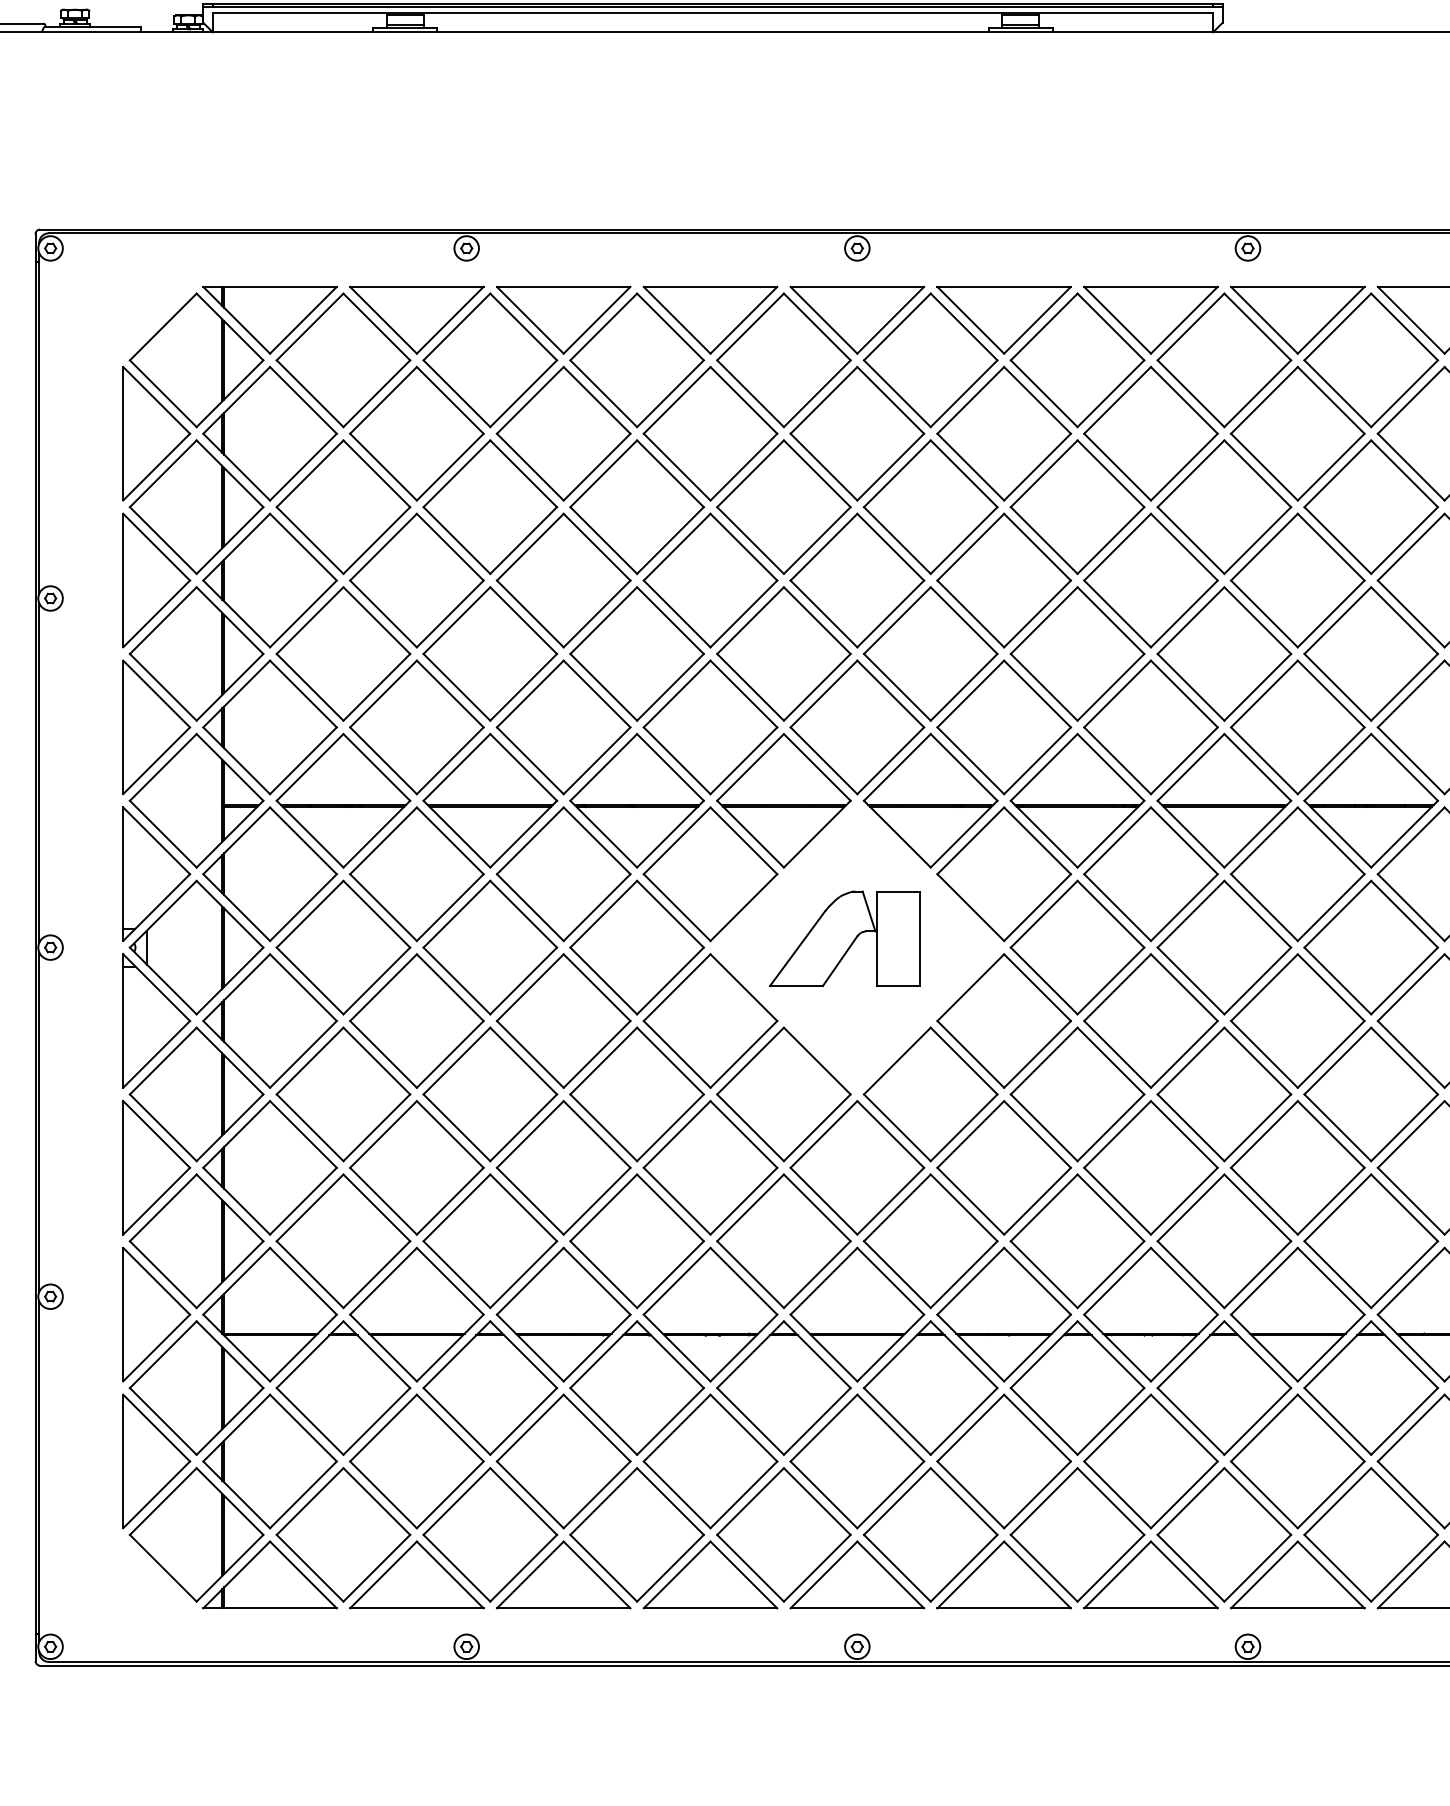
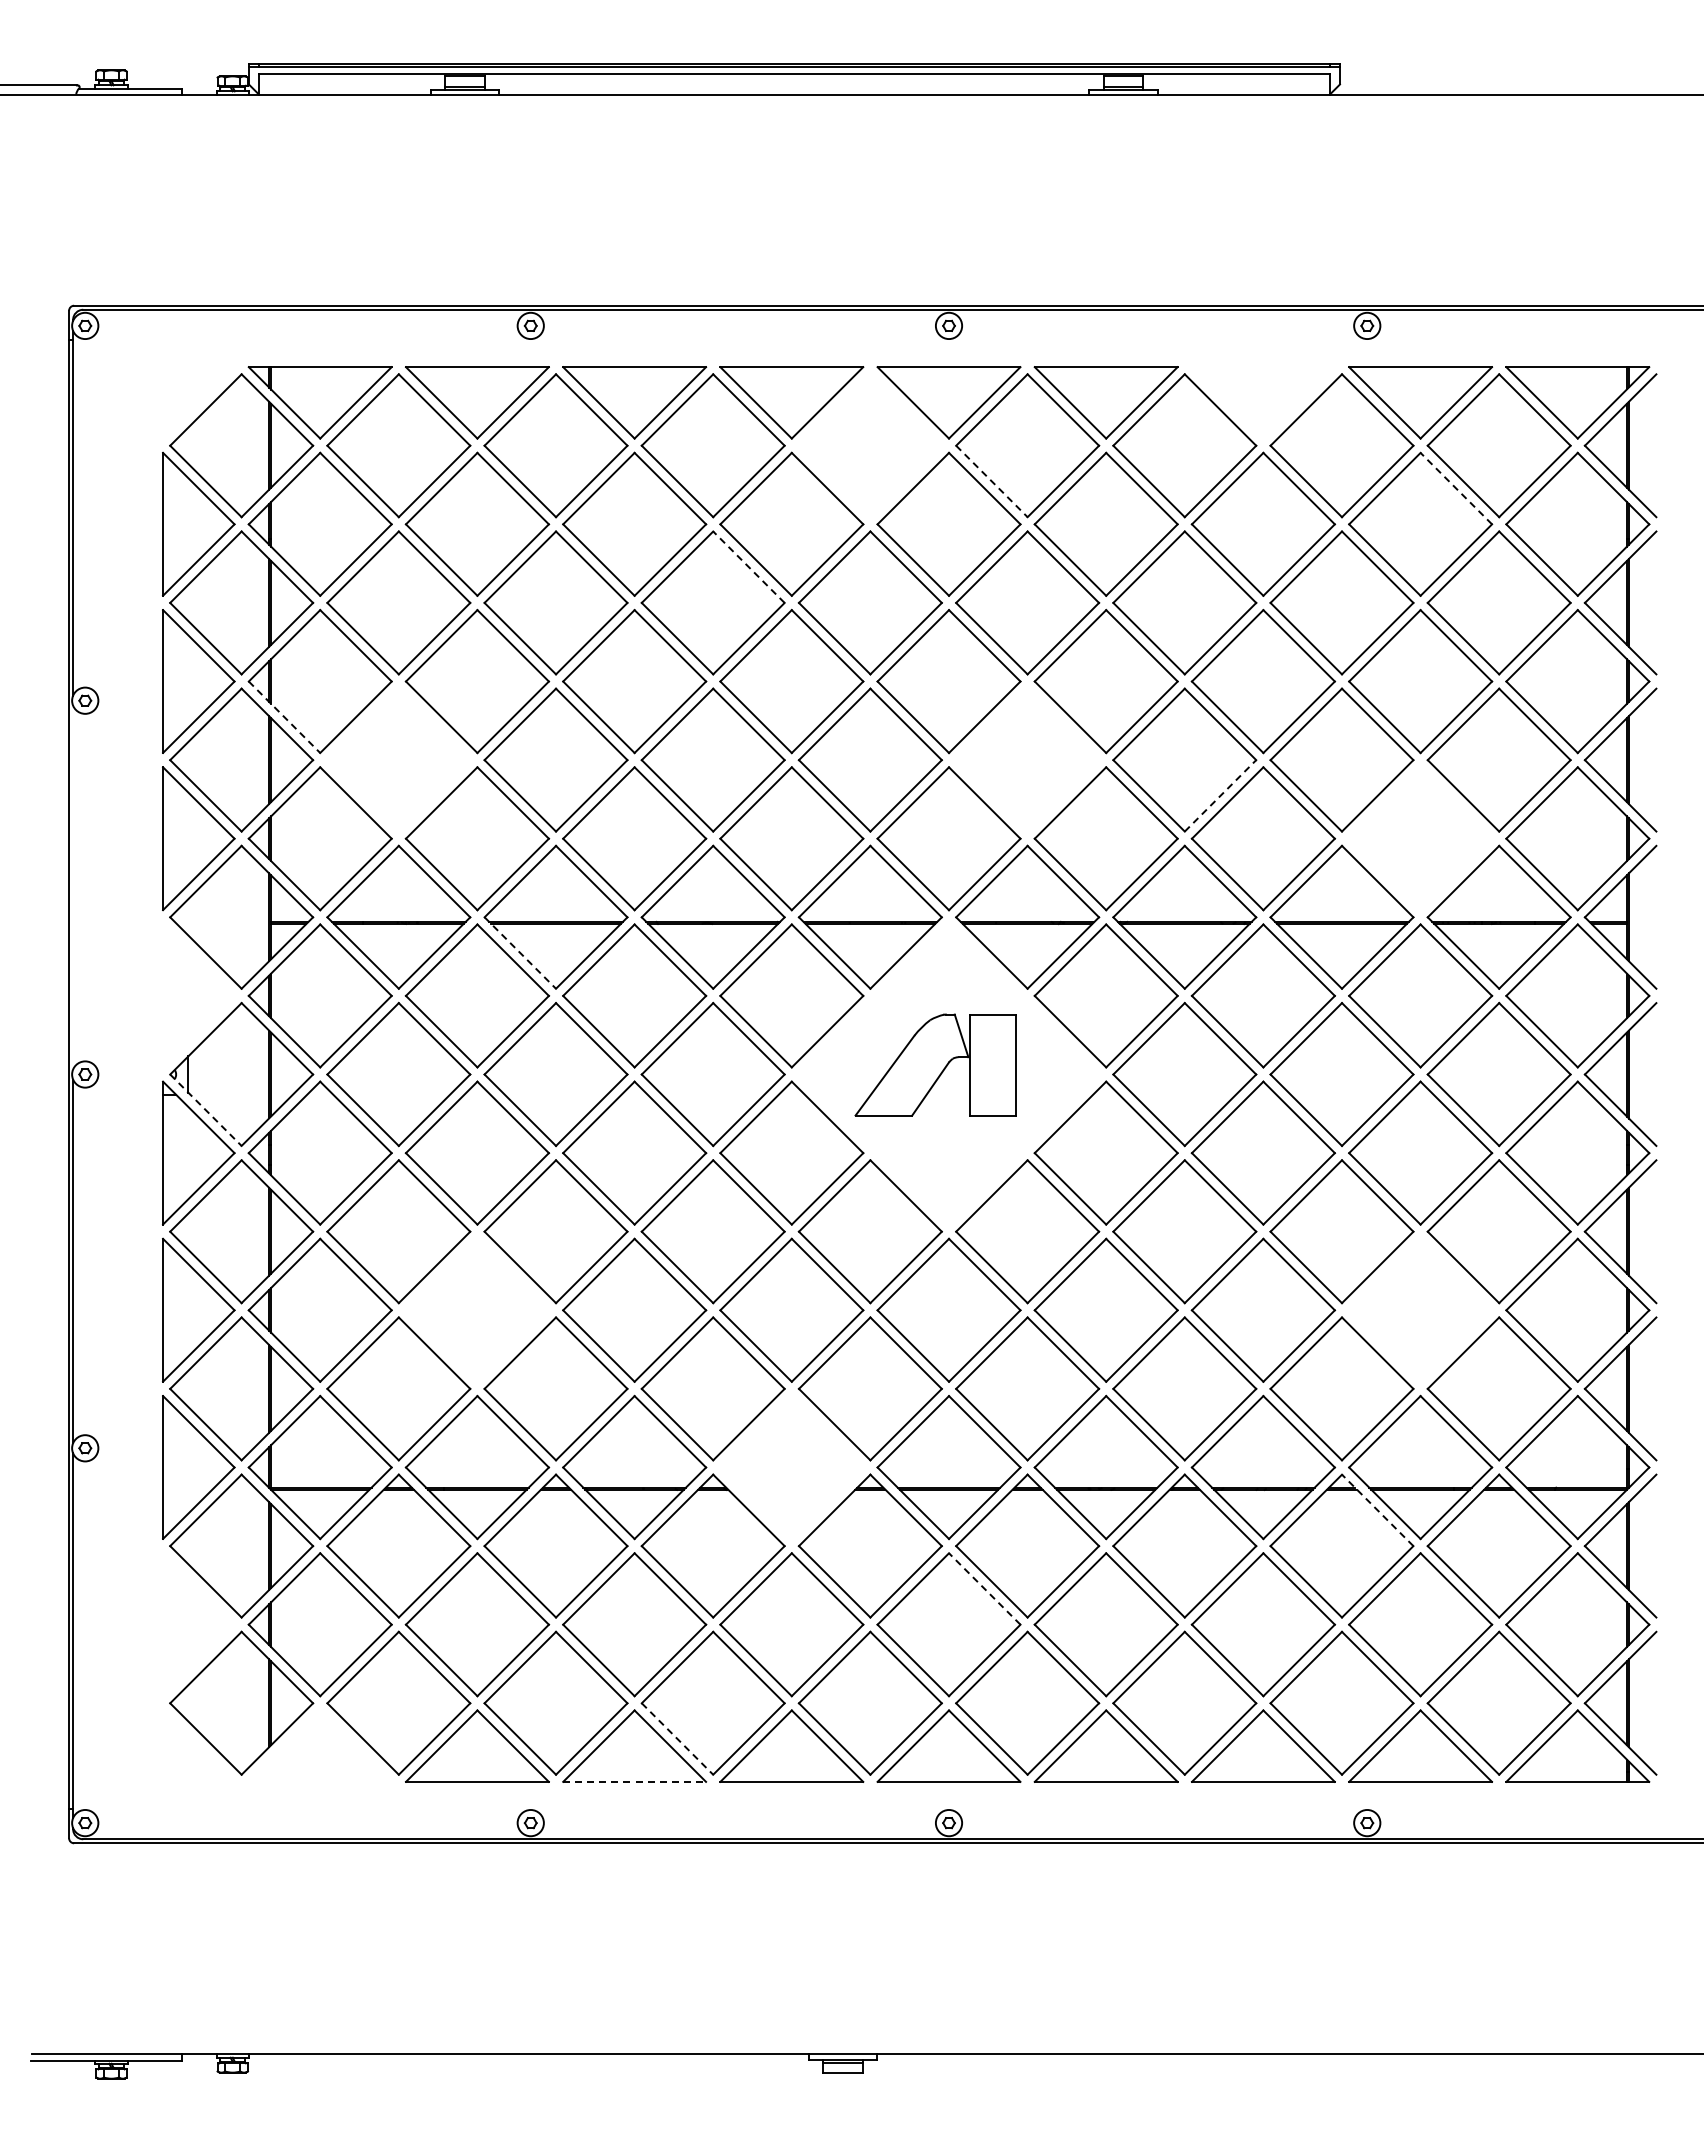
part: (1151, 319) -> (1263, 402), removed
part: (783, 360) -> (869, 445), removed
line: (897, 393) -> (991, 481), solid -> dashed
line: (1331, 400) -> (1456, 488), solid -> dashed
line: (670, 474) -> (748, 567), solid -> dashed
line: (236, 614) -> (284, 717), solid -> dashed
part: (343, 653) -> (398, 759), removed
part: (930, 653) -> (1027, 759), removed
line: (1110, 687) -> (1220, 795), solid -> dashed
part: (1297, 727) -> (1420, 838), removed
line: (39, 772) -> (73, 887), removed
line: (457, 834) -> (520, 953), solid -> dashed
part: (156, 873) -> (198, 995), removed
line: (162, 981) -> (205, 1110), solid -> dashed
part: (416, 1167) -> (477, 1309), removed
part: (1297, 1167) -> (1420, 1309), removed
part: (710, 1314) -> (791, 1467), removed
line: (1257, 1354) -> (1377, 1510), solid -> dashed
line: (890, 1427) -> (984, 1588), solid -> dashed
part: (156, 1461) -> (198, 1624), removed
line: (603, 1568) -> (677, 1739), solid -> dashed
part: (269, 1574) -> (319, 1745), removed
line: (564, 1607) -> (635, 1781), solid -> dashed

